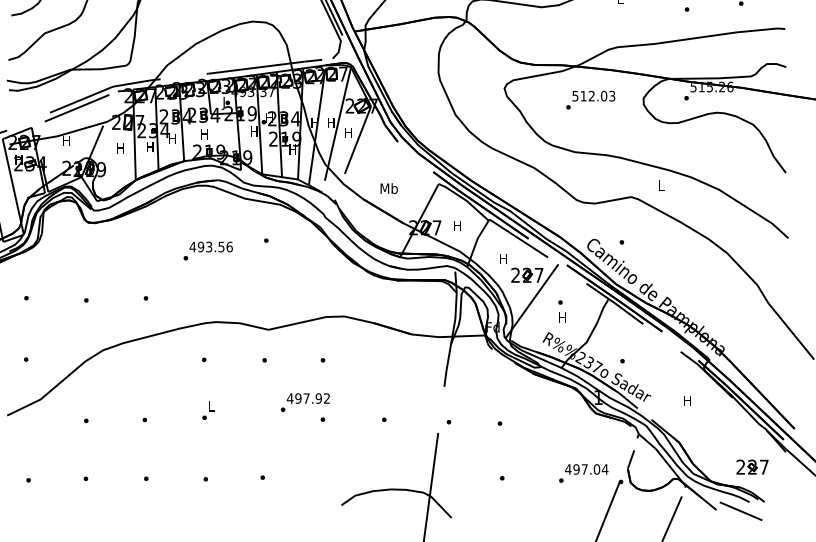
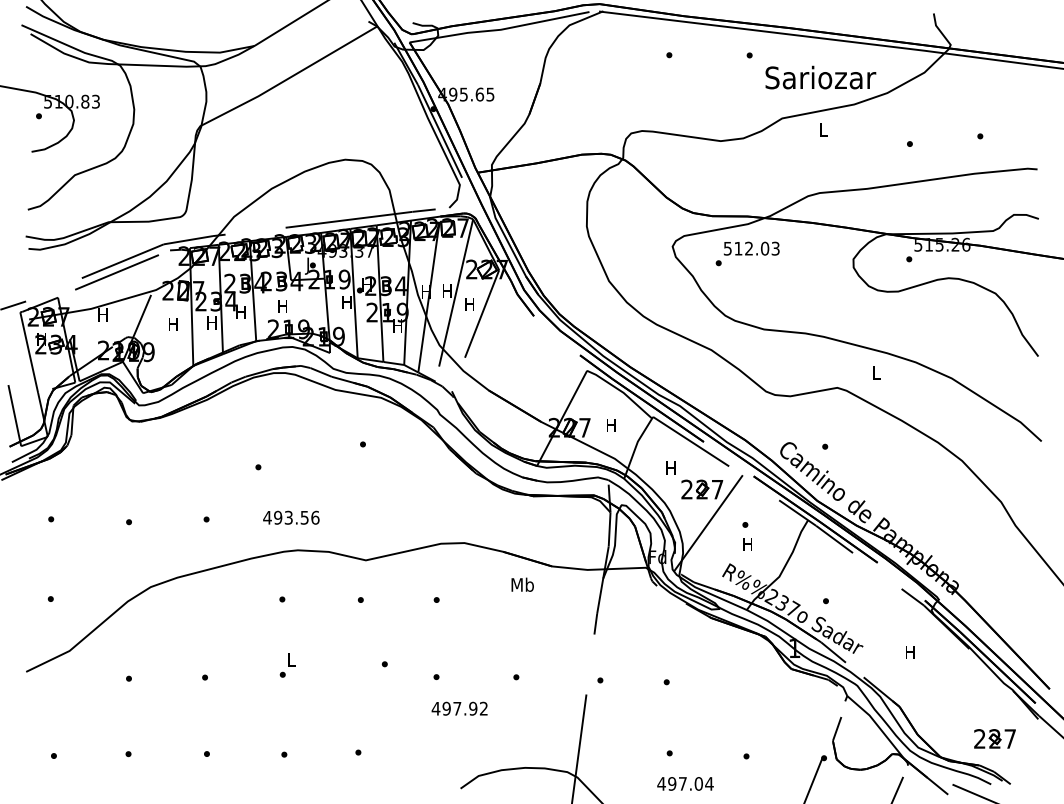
text: (590, 99) -> (747, 253), moved
text: (389, 188) -> (522, 584), moved
text: (211, 246) -> (291, 517), moved
text: (308, 398) -> (459, 708), moved
text: (586, 469) -> (685, 783), moved

